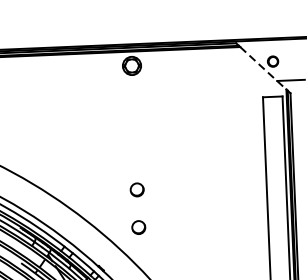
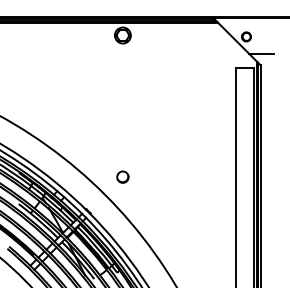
line: (264, 68) -> (238, 42), dashed -> solid
circle: (136, 189) -> (122, 143), removed

